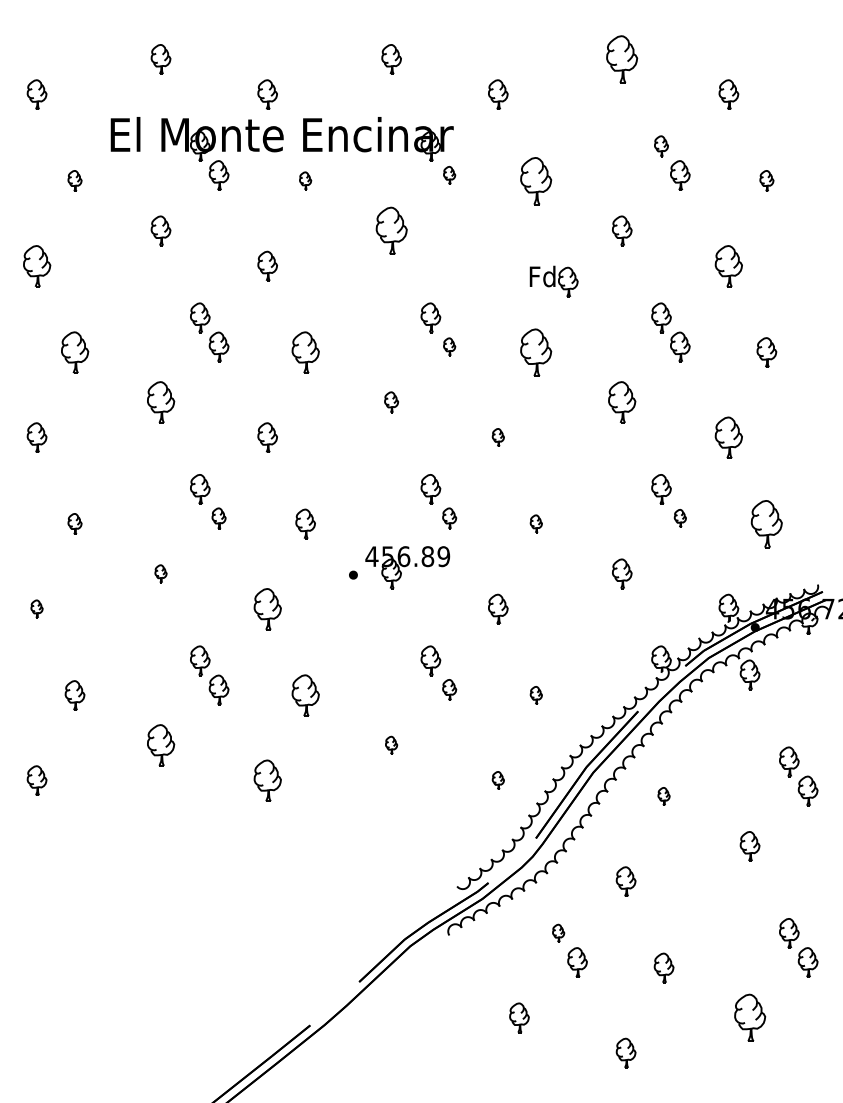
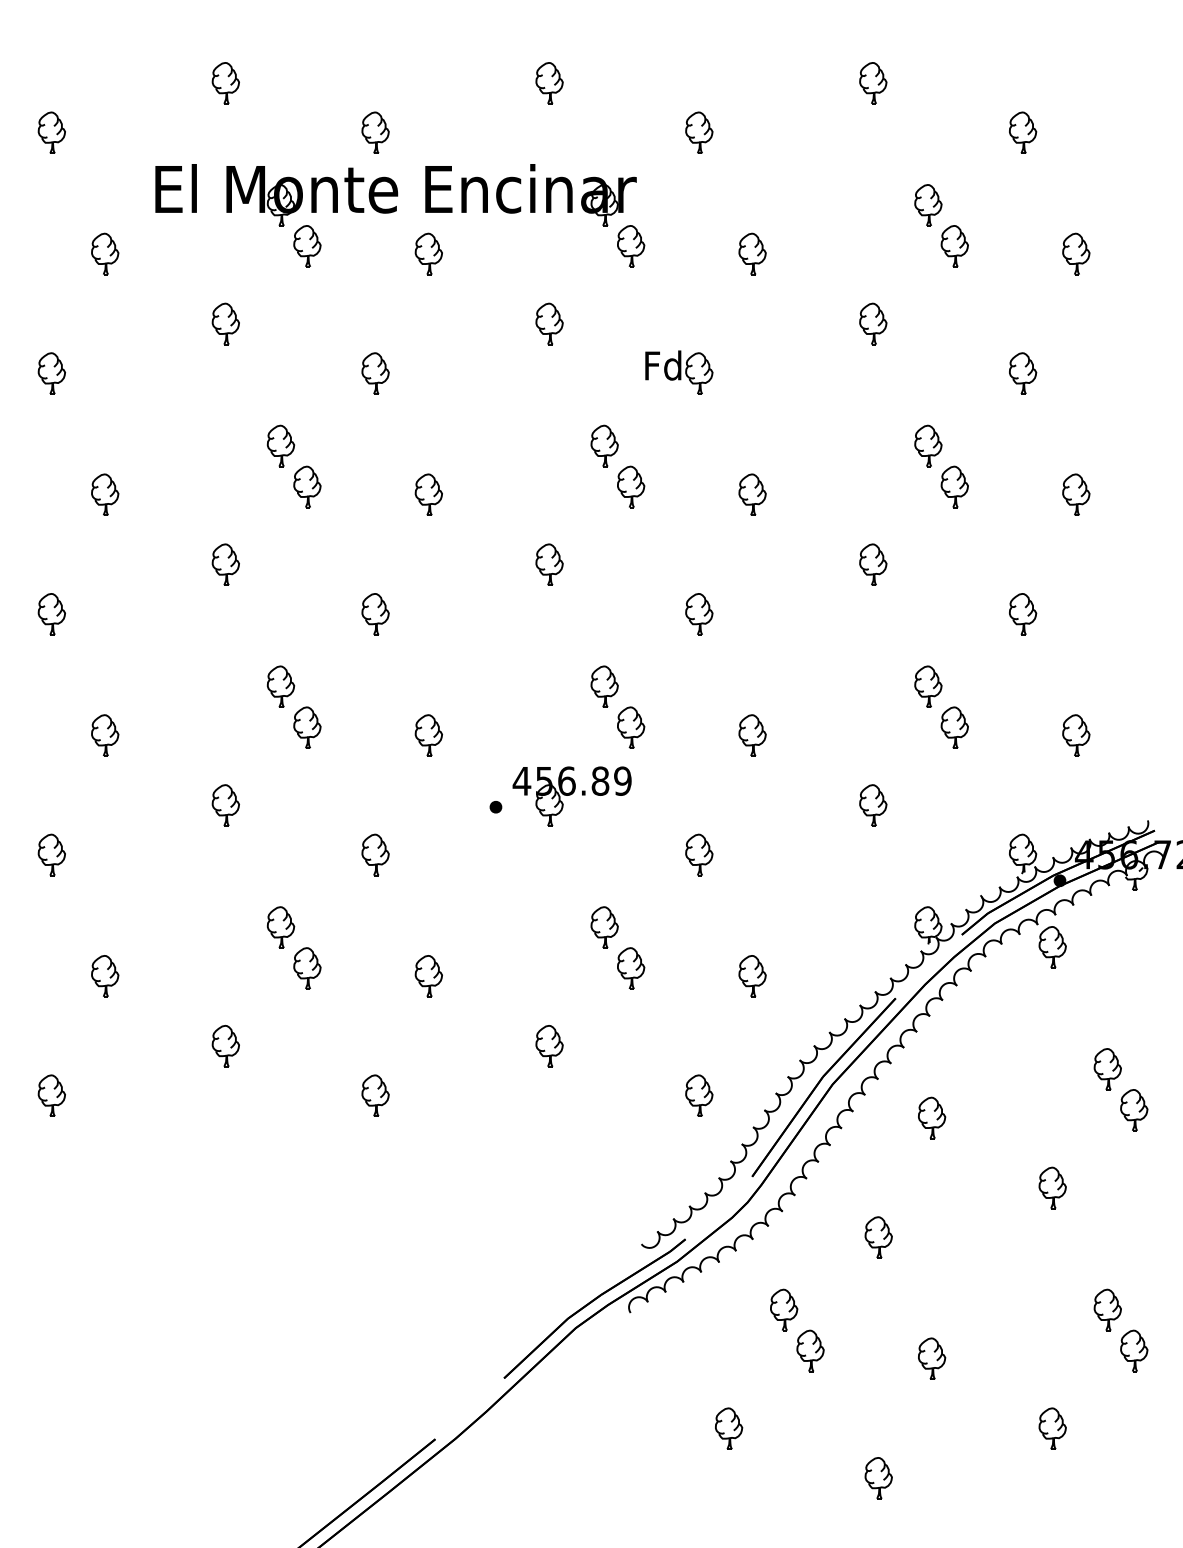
part: (622, 59) -> (873, 83), size x0.62
part: (661, 146) -> (928, 205), size x1.43
part: (449, 175) -> (630, 246), size x1.67
part: (74, 180) -> (104, 253), size x1.43
part: (305, 180) -> (428, 253), size x1.67
part: (536, 180) -> (752, 253), size x0.62
part: (766, 180) -> (1075, 253), size x1.43
part: (391, 230) -> (549, 323), size x0.62
part: (36, 265) -> (51, 372), size x0.71
part: (728, 265) -> (1022, 372), size x0.71
part: (553, 281) -> (678, 372), moved
part: (449, 346) -> (630, 486), size x1.67
part: (74, 352) -> (104, 494), size x0.71
part: (305, 352) -> (428, 494), size x0.71
part: (536, 352) -> (752, 494), size x0.62
part: (160, 402) -> (225, 564), size x0.71
part: (391, 402) -> (549, 564), size x1.43
part: (622, 402) -> (873, 564), size x0.71
part: (498, 437) -> (699, 613), size x1.67
part: (728, 437) -> (1022, 613), size x0.71
part: (218, 518) -> (306, 727), size x1.43
part: (449, 518) -> (630, 727), size x1.43
part: (680, 518) -> (955, 727), size x1.67
part: (74, 523) -> (104, 734), size x1.43
part: (536, 523) -> (752, 734), size x1.67
part: (766, 523) -> (1075, 734), size x0.62
part: (160, 573) -> (225, 804), size x1.67
part: (36, 608) -> (51, 854), size x1.67
part: (267, 608) -> (375, 854), size x0.71
part: (449, 689) -> (630, 967), size x1.43
part: (305, 695) -> (428, 976), size x0.71
part: (536, 695) -> (752, 976), size x1.67
part: (160, 745) -> (225, 1046), size x0.71
part: (391, 745) -> (549, 1046), size x1.67
part: (267, 780) -> (375, 1095), size x0.71
part: (498, 780) -> (699, 1095), size x1.67
part: (663, 796) -> (931, 1117), size x1.67
part: (558, 933) -> (783, 1310), size x1.67
part: (749, 1017) -> (1051, 1428), size x0.62

